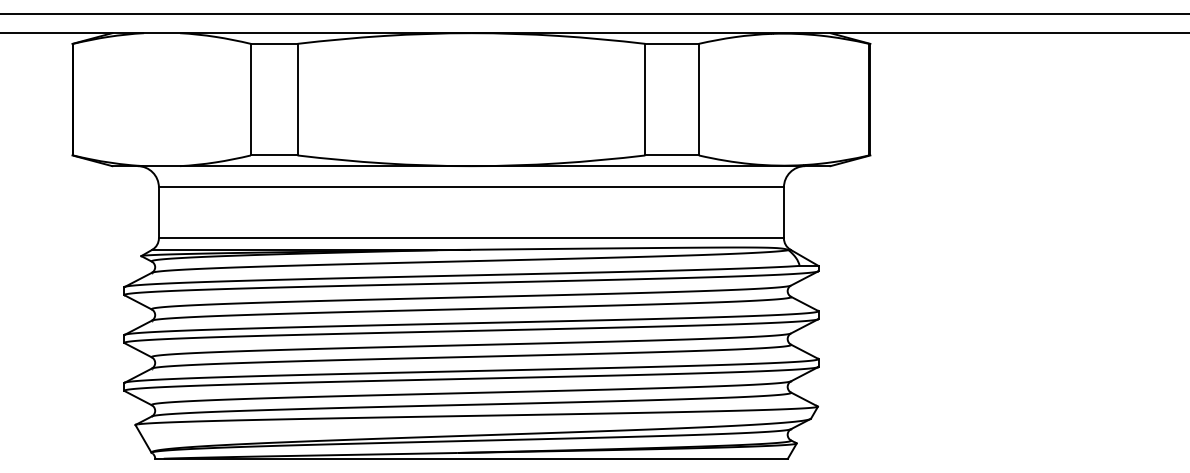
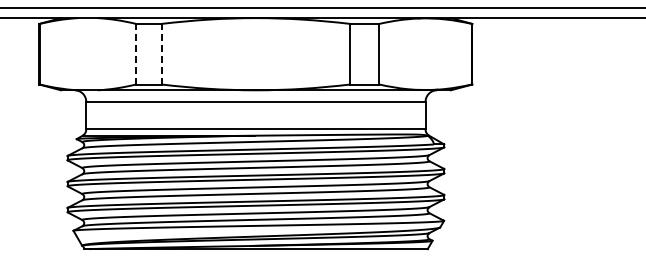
line: (251, 98) -> (136, 53), solid -> dashed
line: (297, 98) -> (161, 53), solid -> dashed

